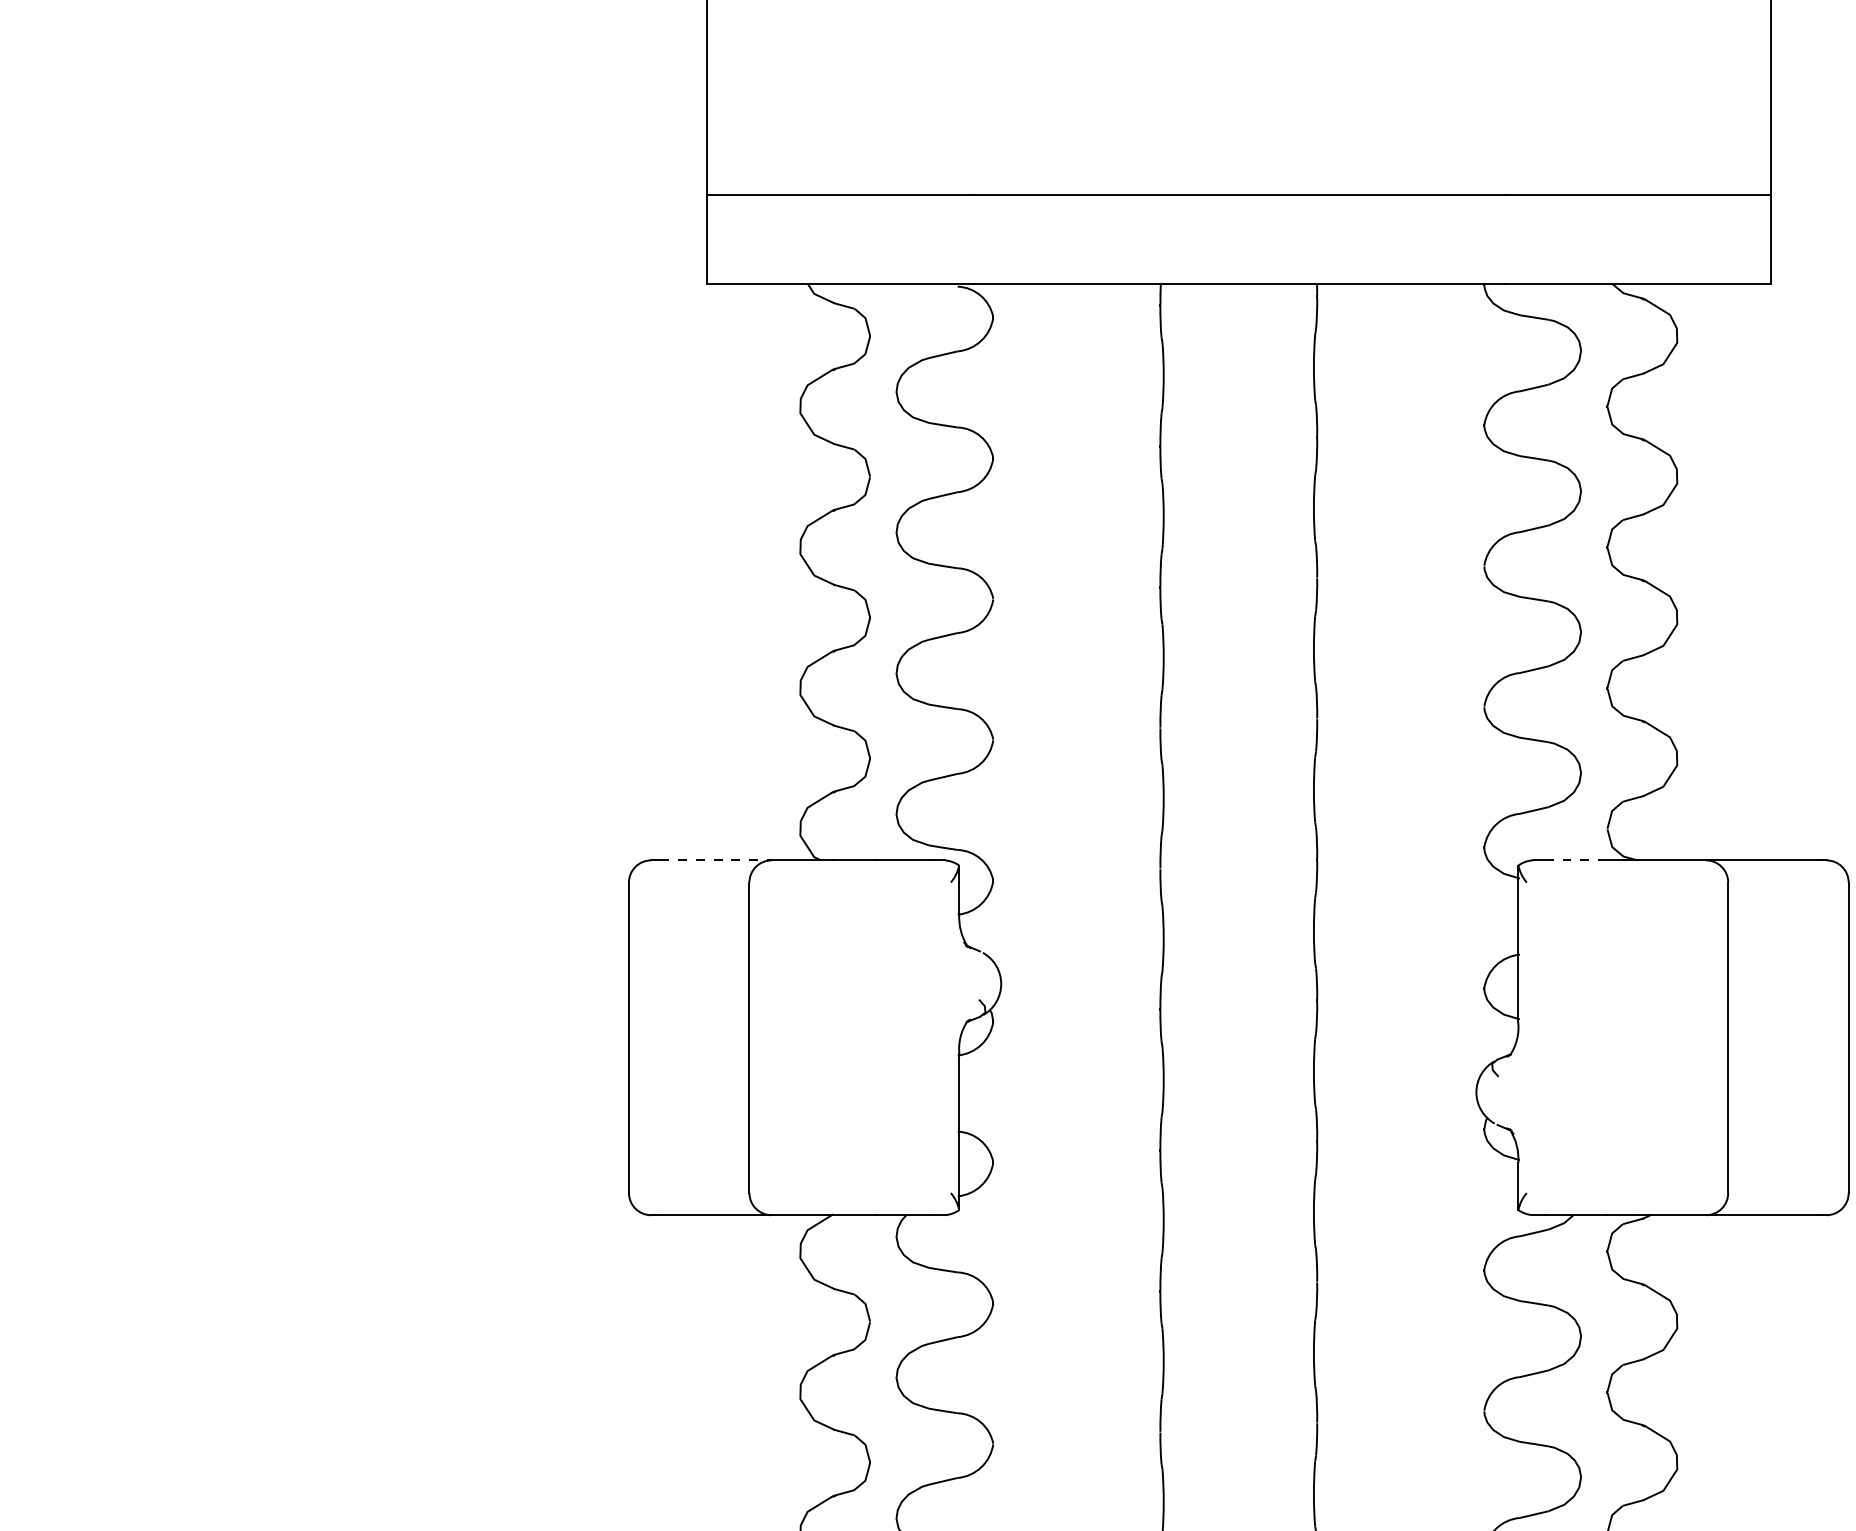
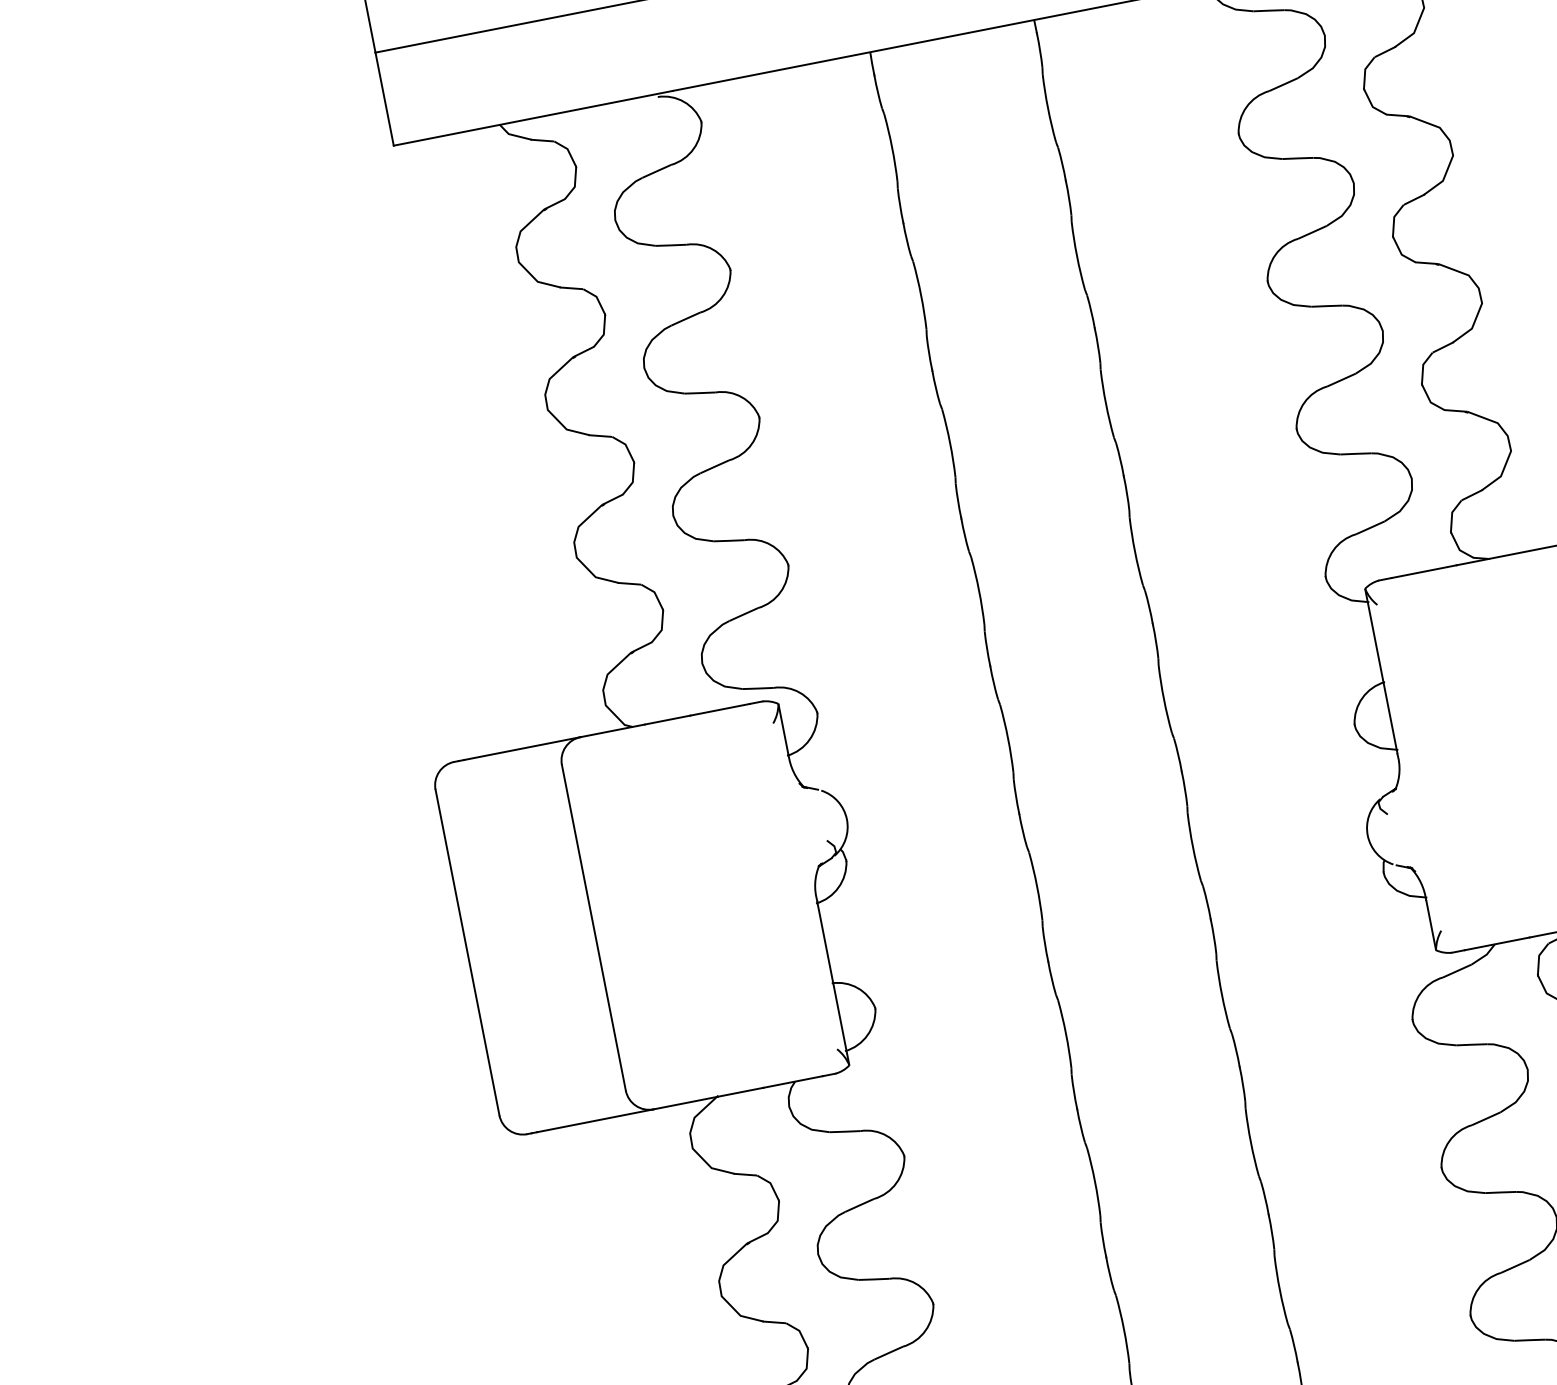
line: (716, 860) -> (522, 748), dashed -> solid
line: (1575, 860) -> (1423, 571), dashed -> solid

